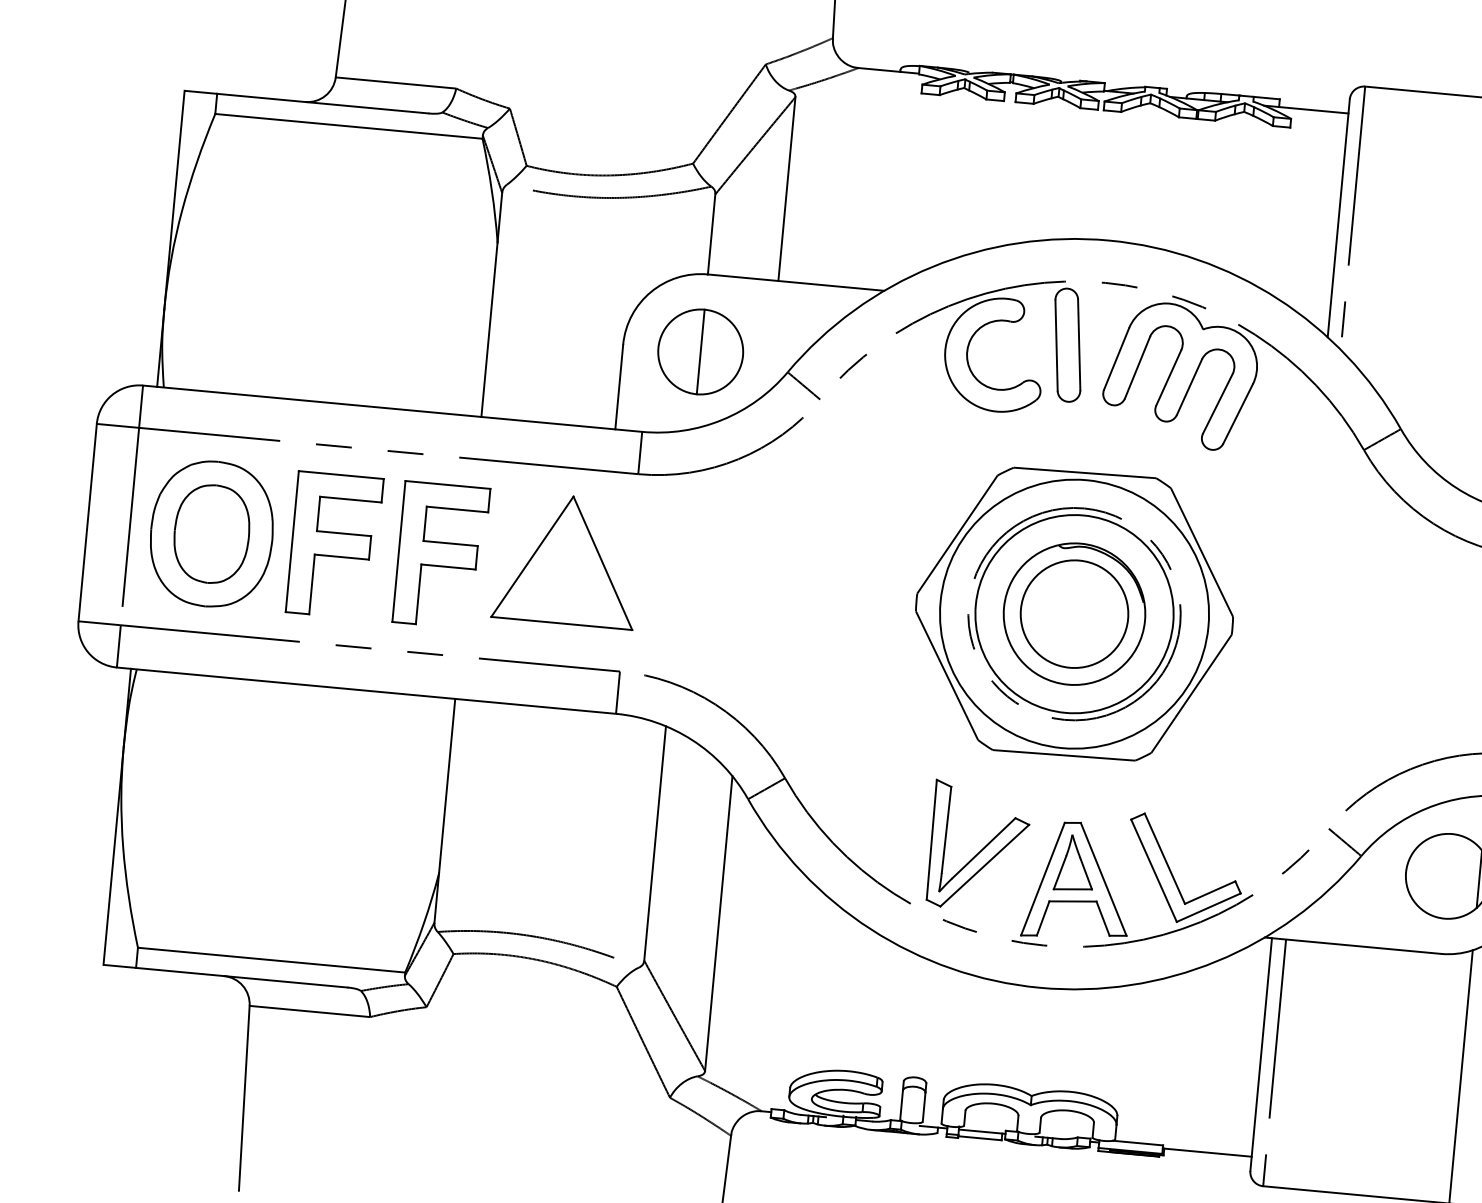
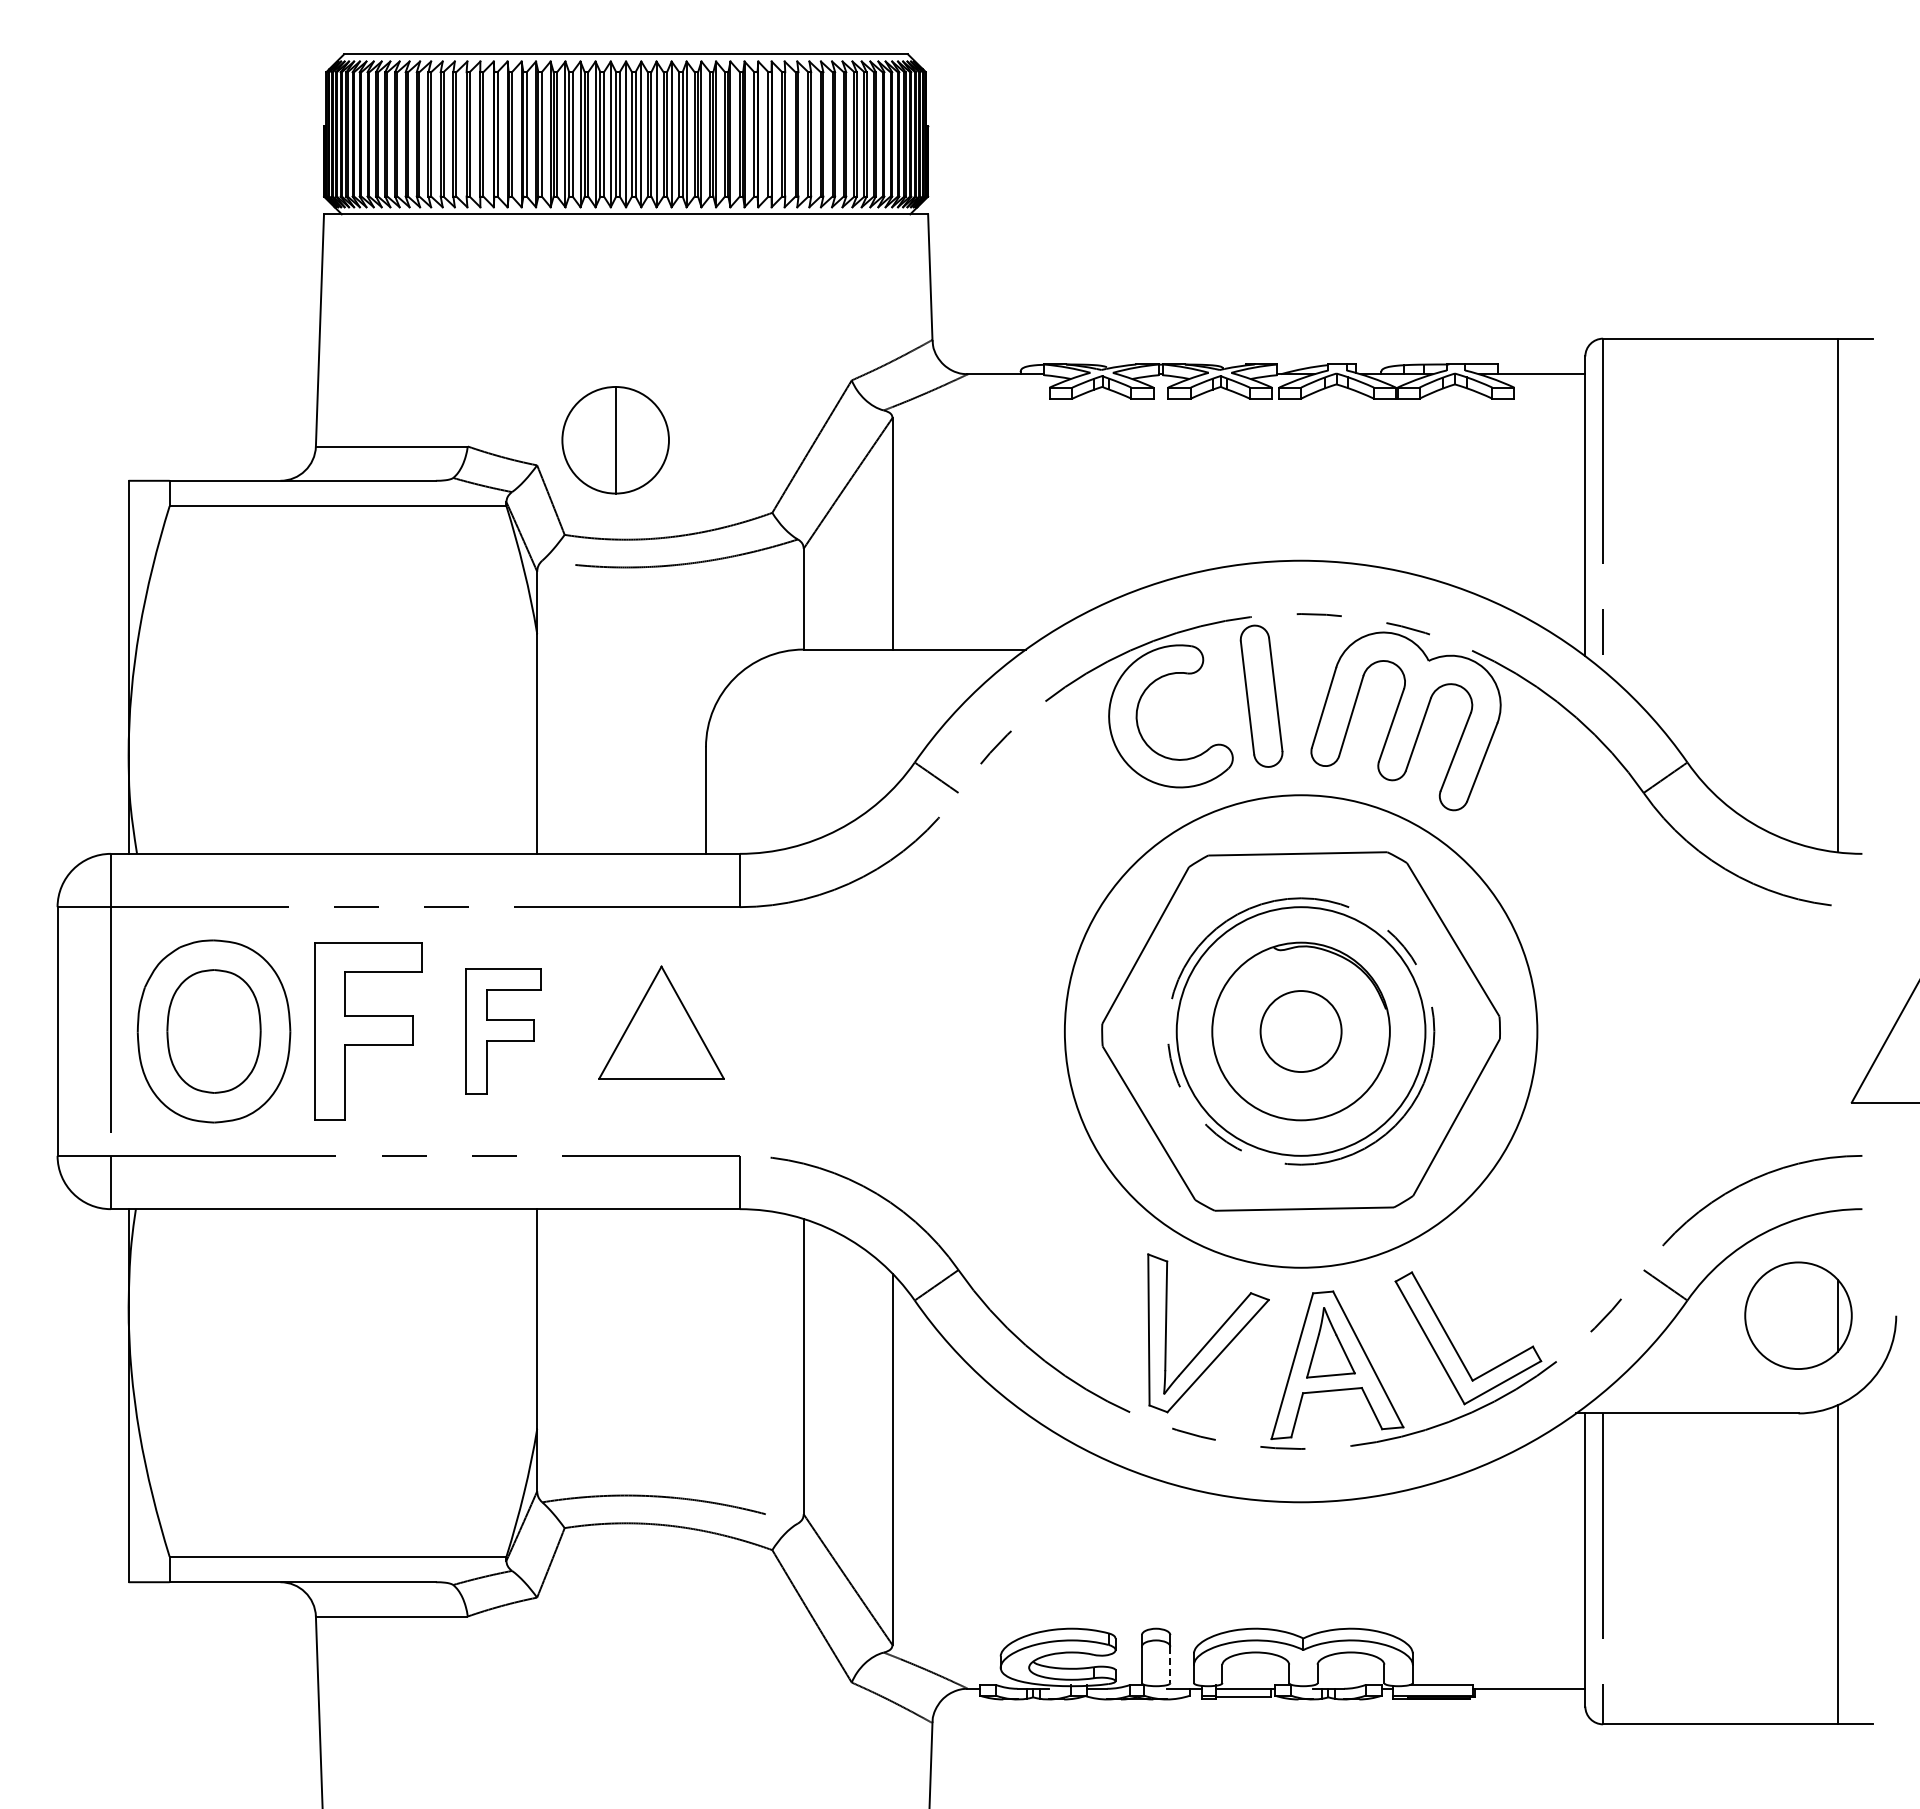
part: (700, 352) -> (615, 440), moved
part: (441, 555) -> (503, 1031), size x0.7
part: (567, 559) -> (661, 1022), size x0.7
circle: (1074, 614) -> (1300, 1031), size x0.6
circle: (1074, 614) -> (1300, 1031), size x1.4
line: (924, 1107) -> (1170, 1665), solid -> dashed

